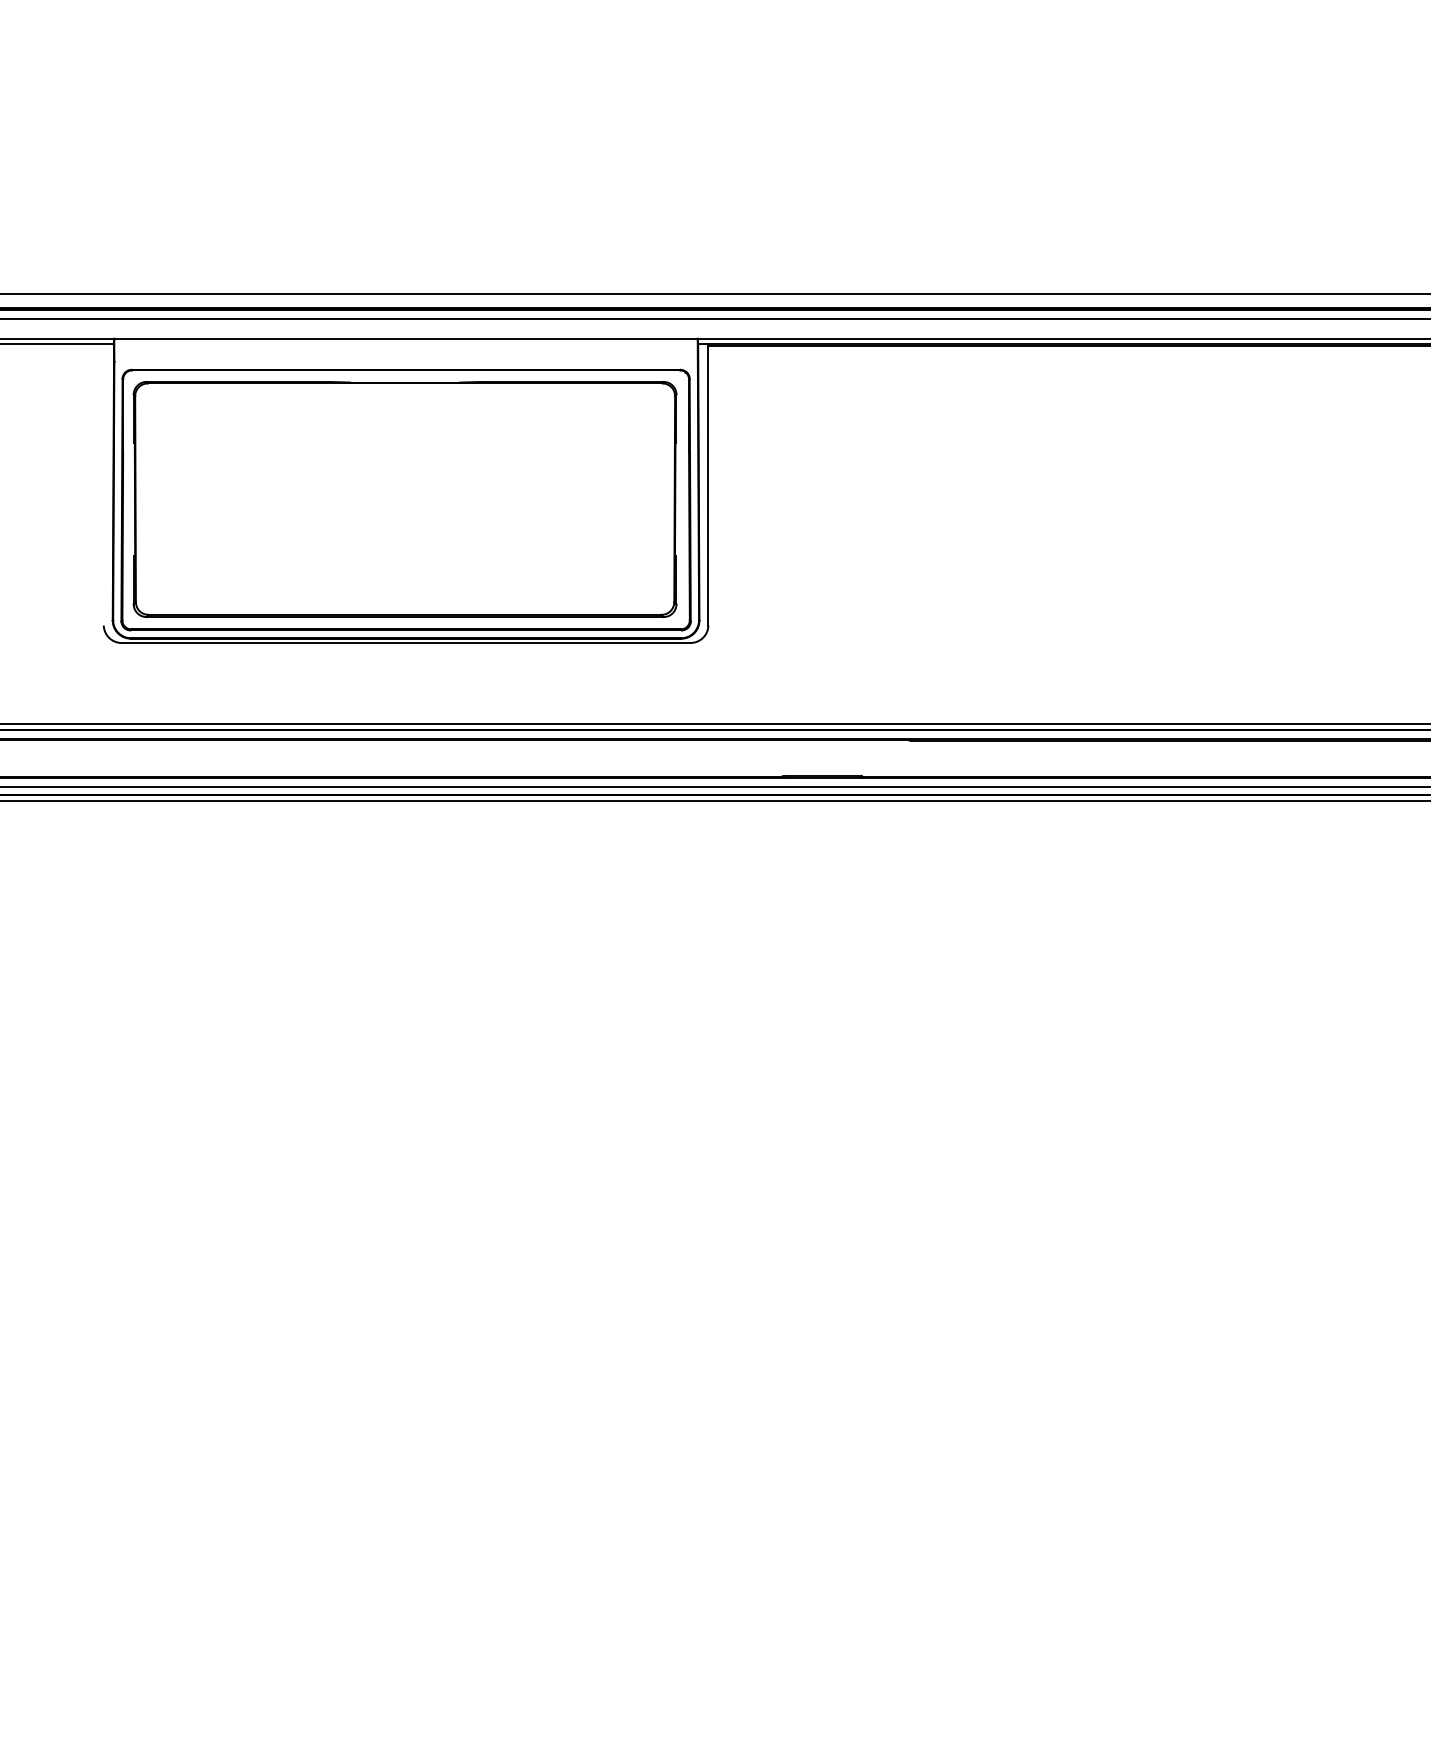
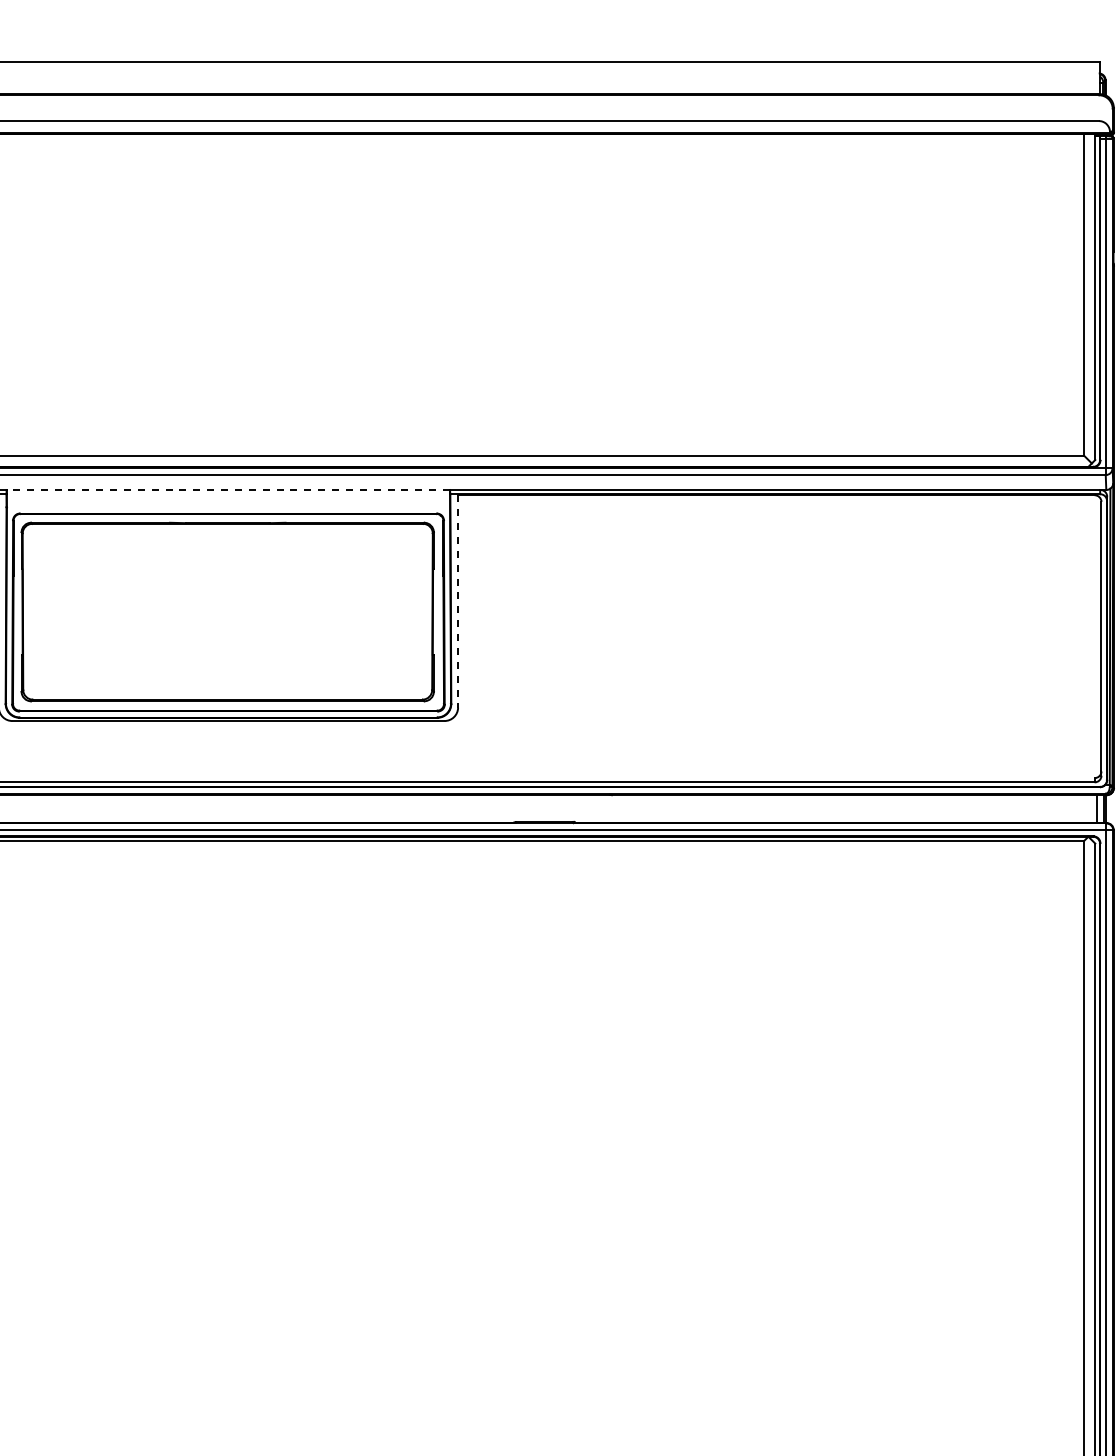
line: (406, 338) -> (228, 489), solid -> dashed
line: (708, 486) -> (458, 602), solid -> dashed

